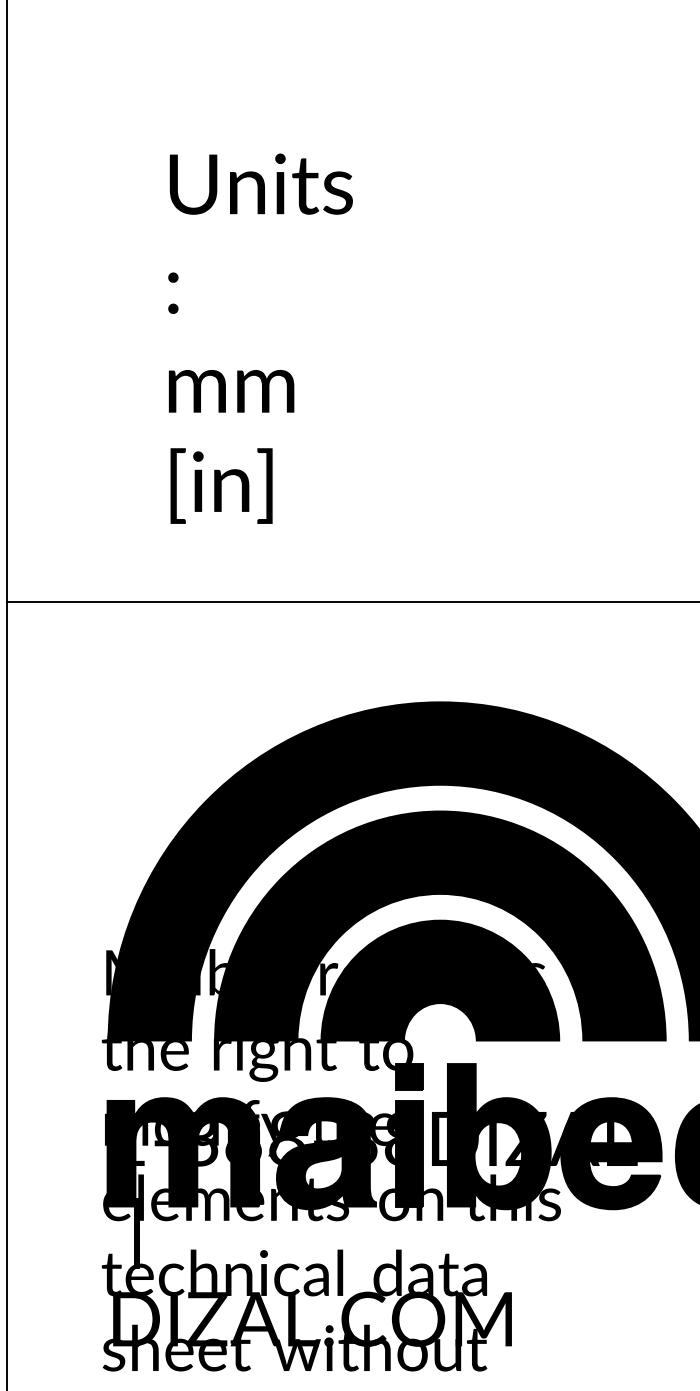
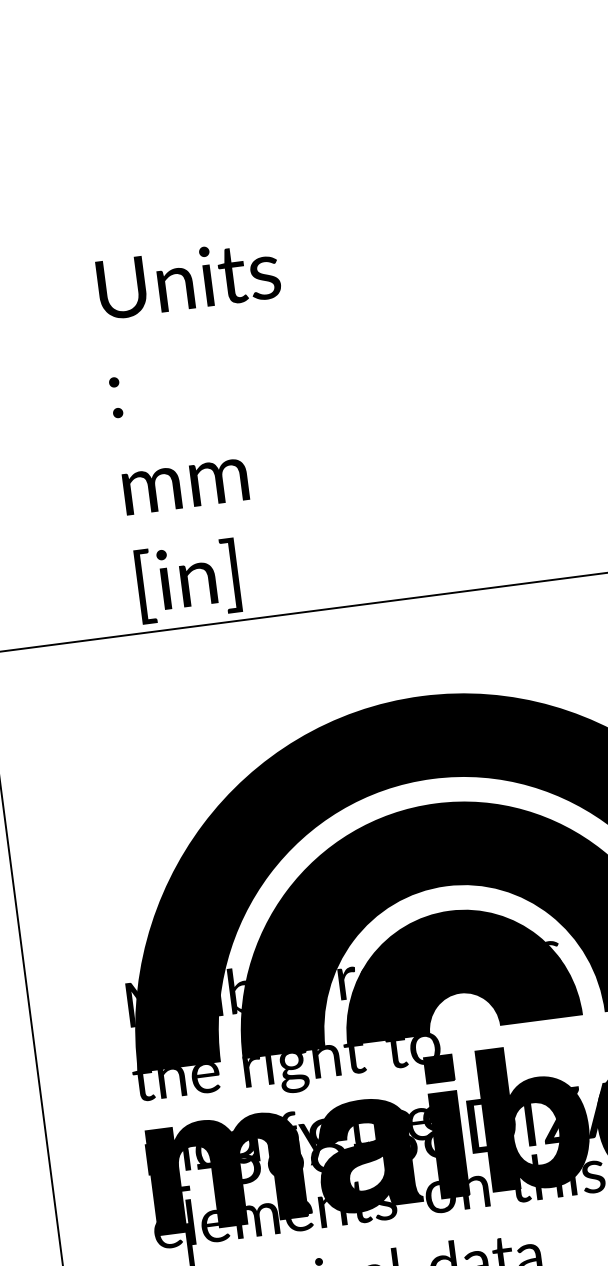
text: (260, 338) -> (207, 431), moved

